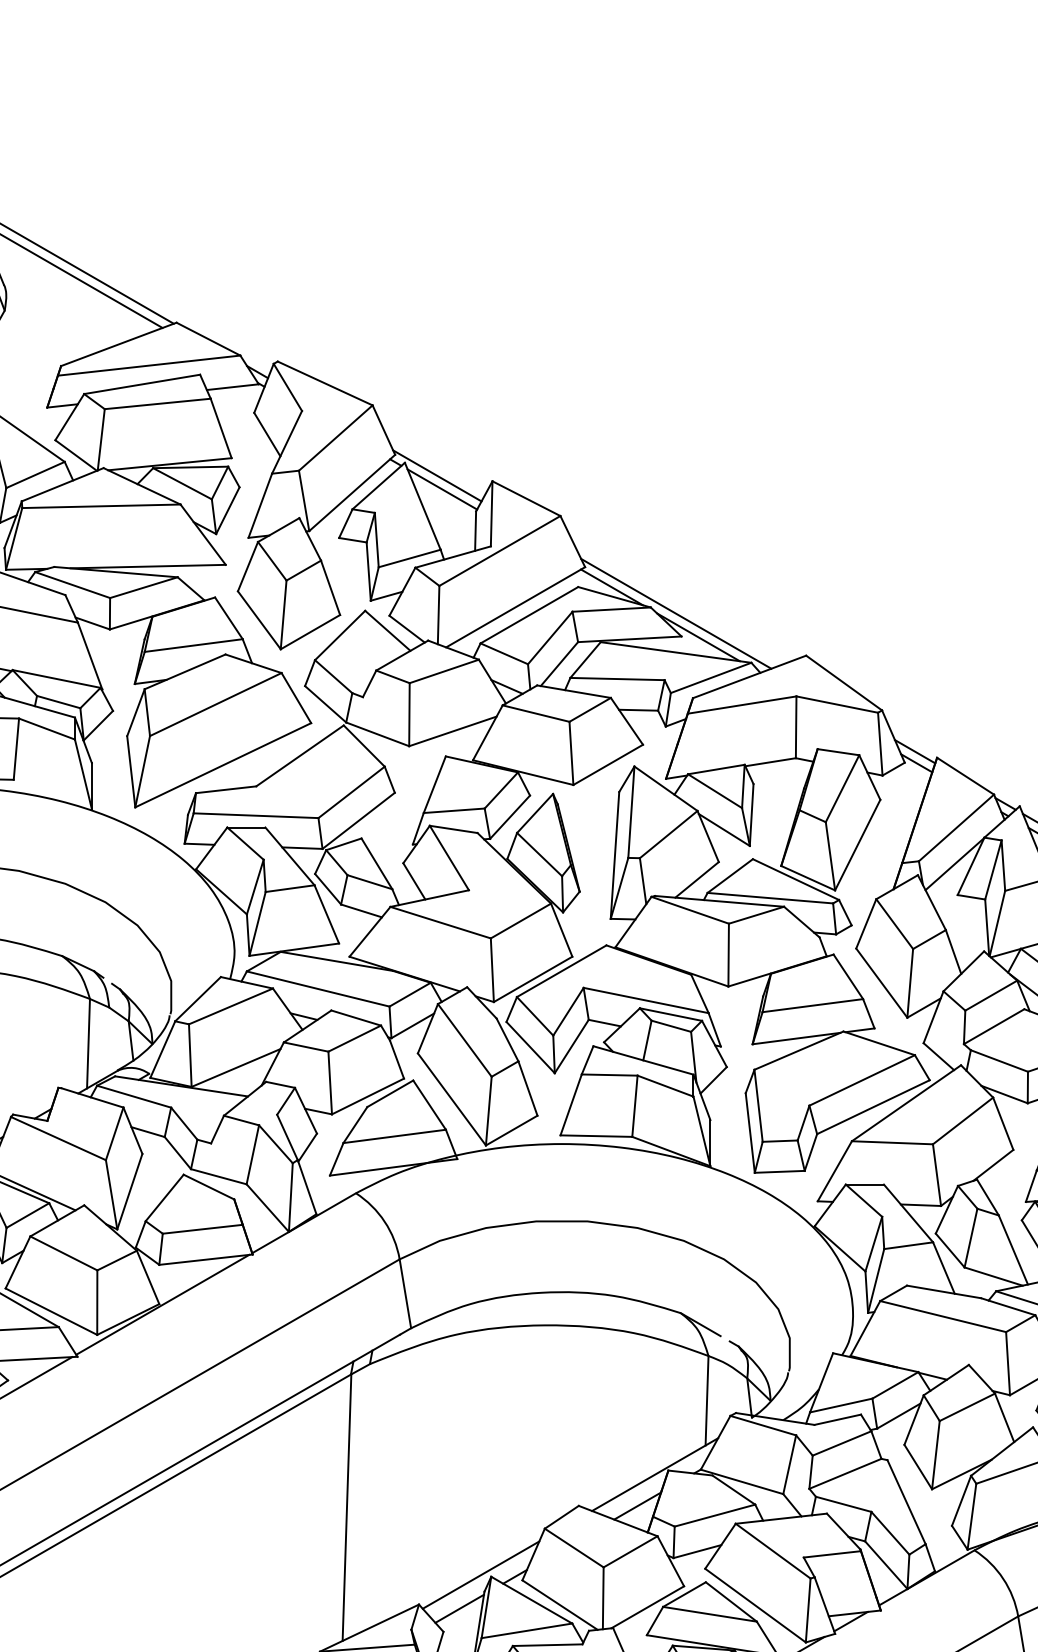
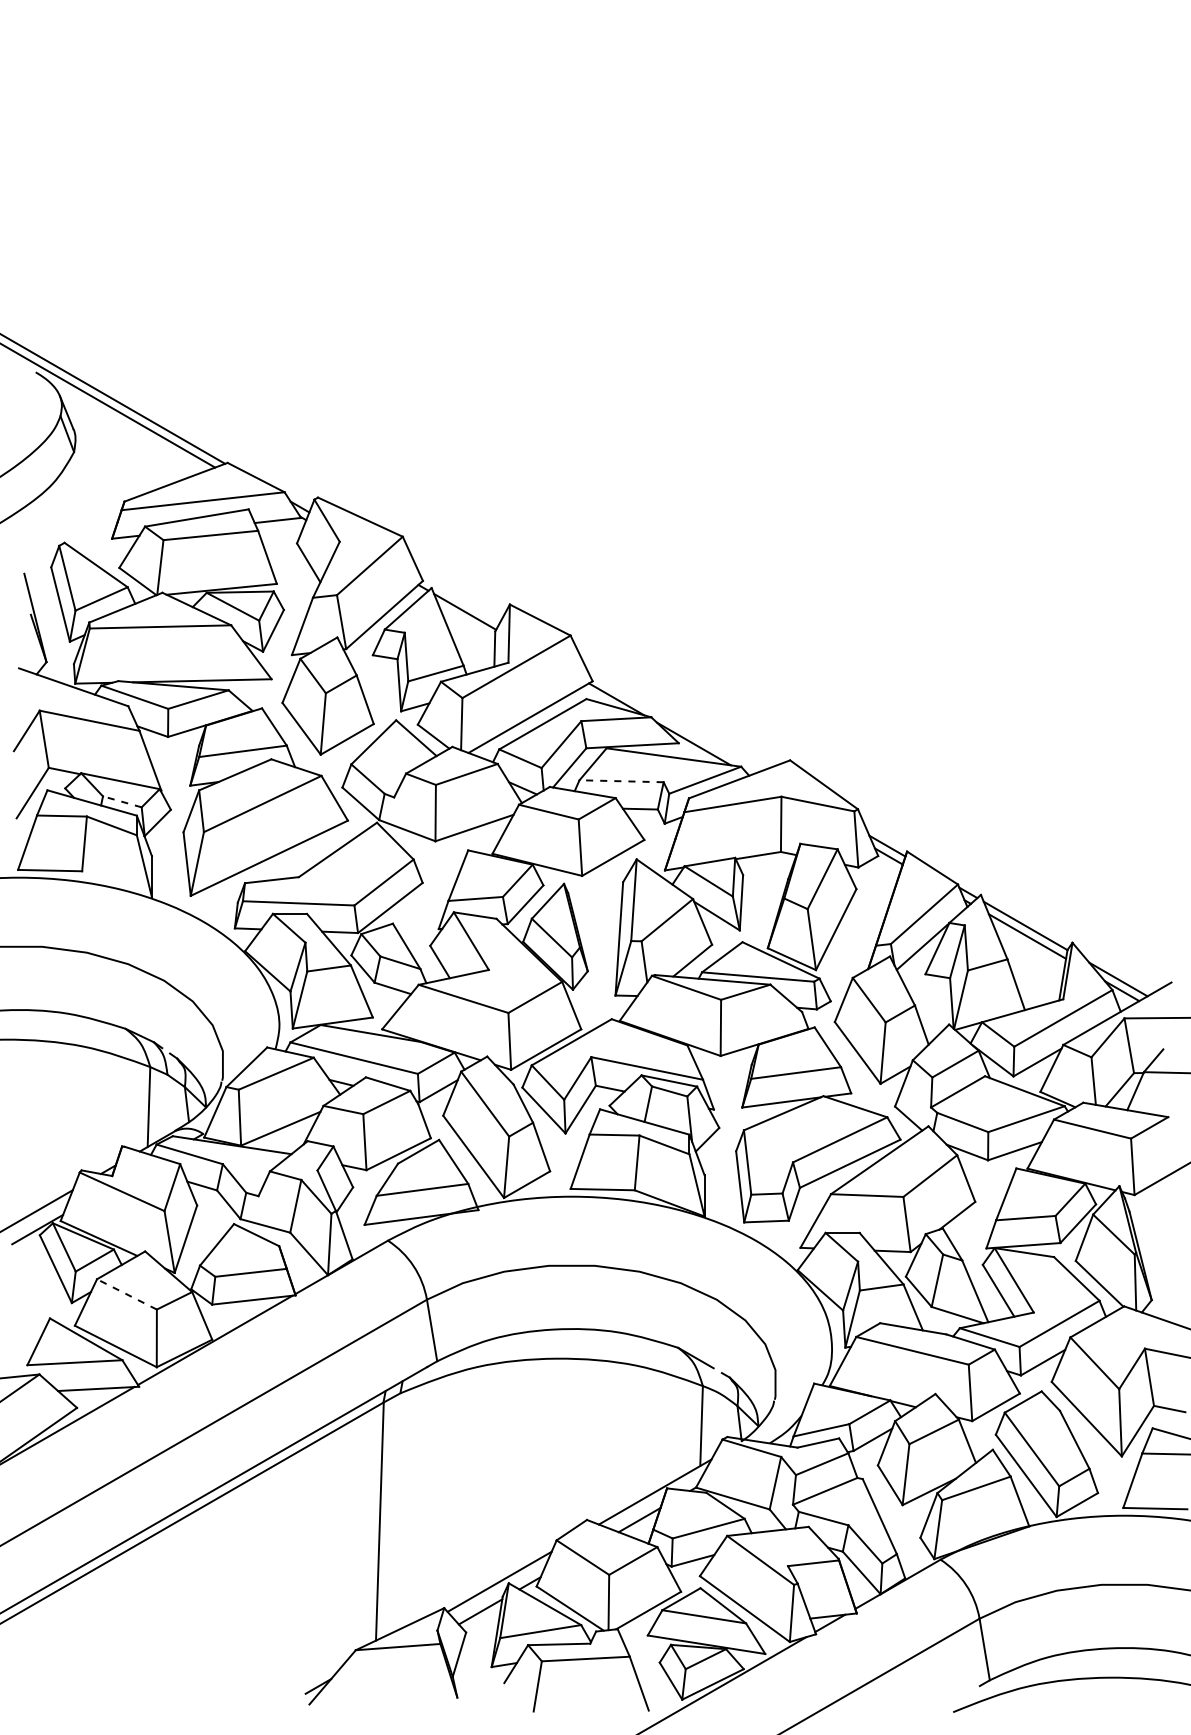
line: (437, 475) -> (460, 599), removed
line: (676, 613) -> (674, 722), removed
line: (617, 679) -> (621, 781), solid -> dashed
line: (57, 701) -> (121, 801), solid -> dashed
line: (63, 1253) -> (126, 1294), solid -> dashed

